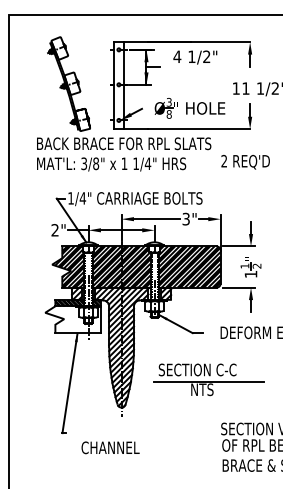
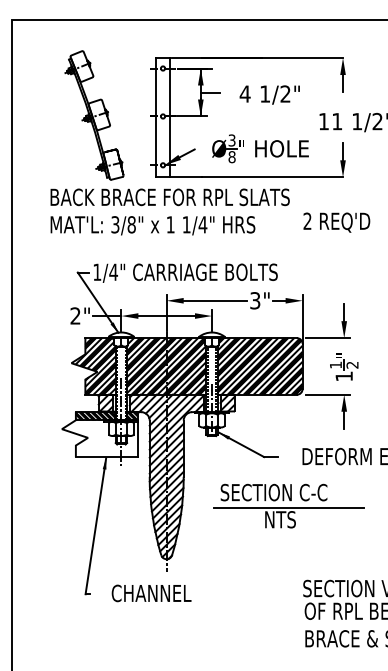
text: (195, 57) -> (269, 94), moved
part: (208, 379) -> (288, 505), moved
text: (110, 447) -> (151, 593), moved

